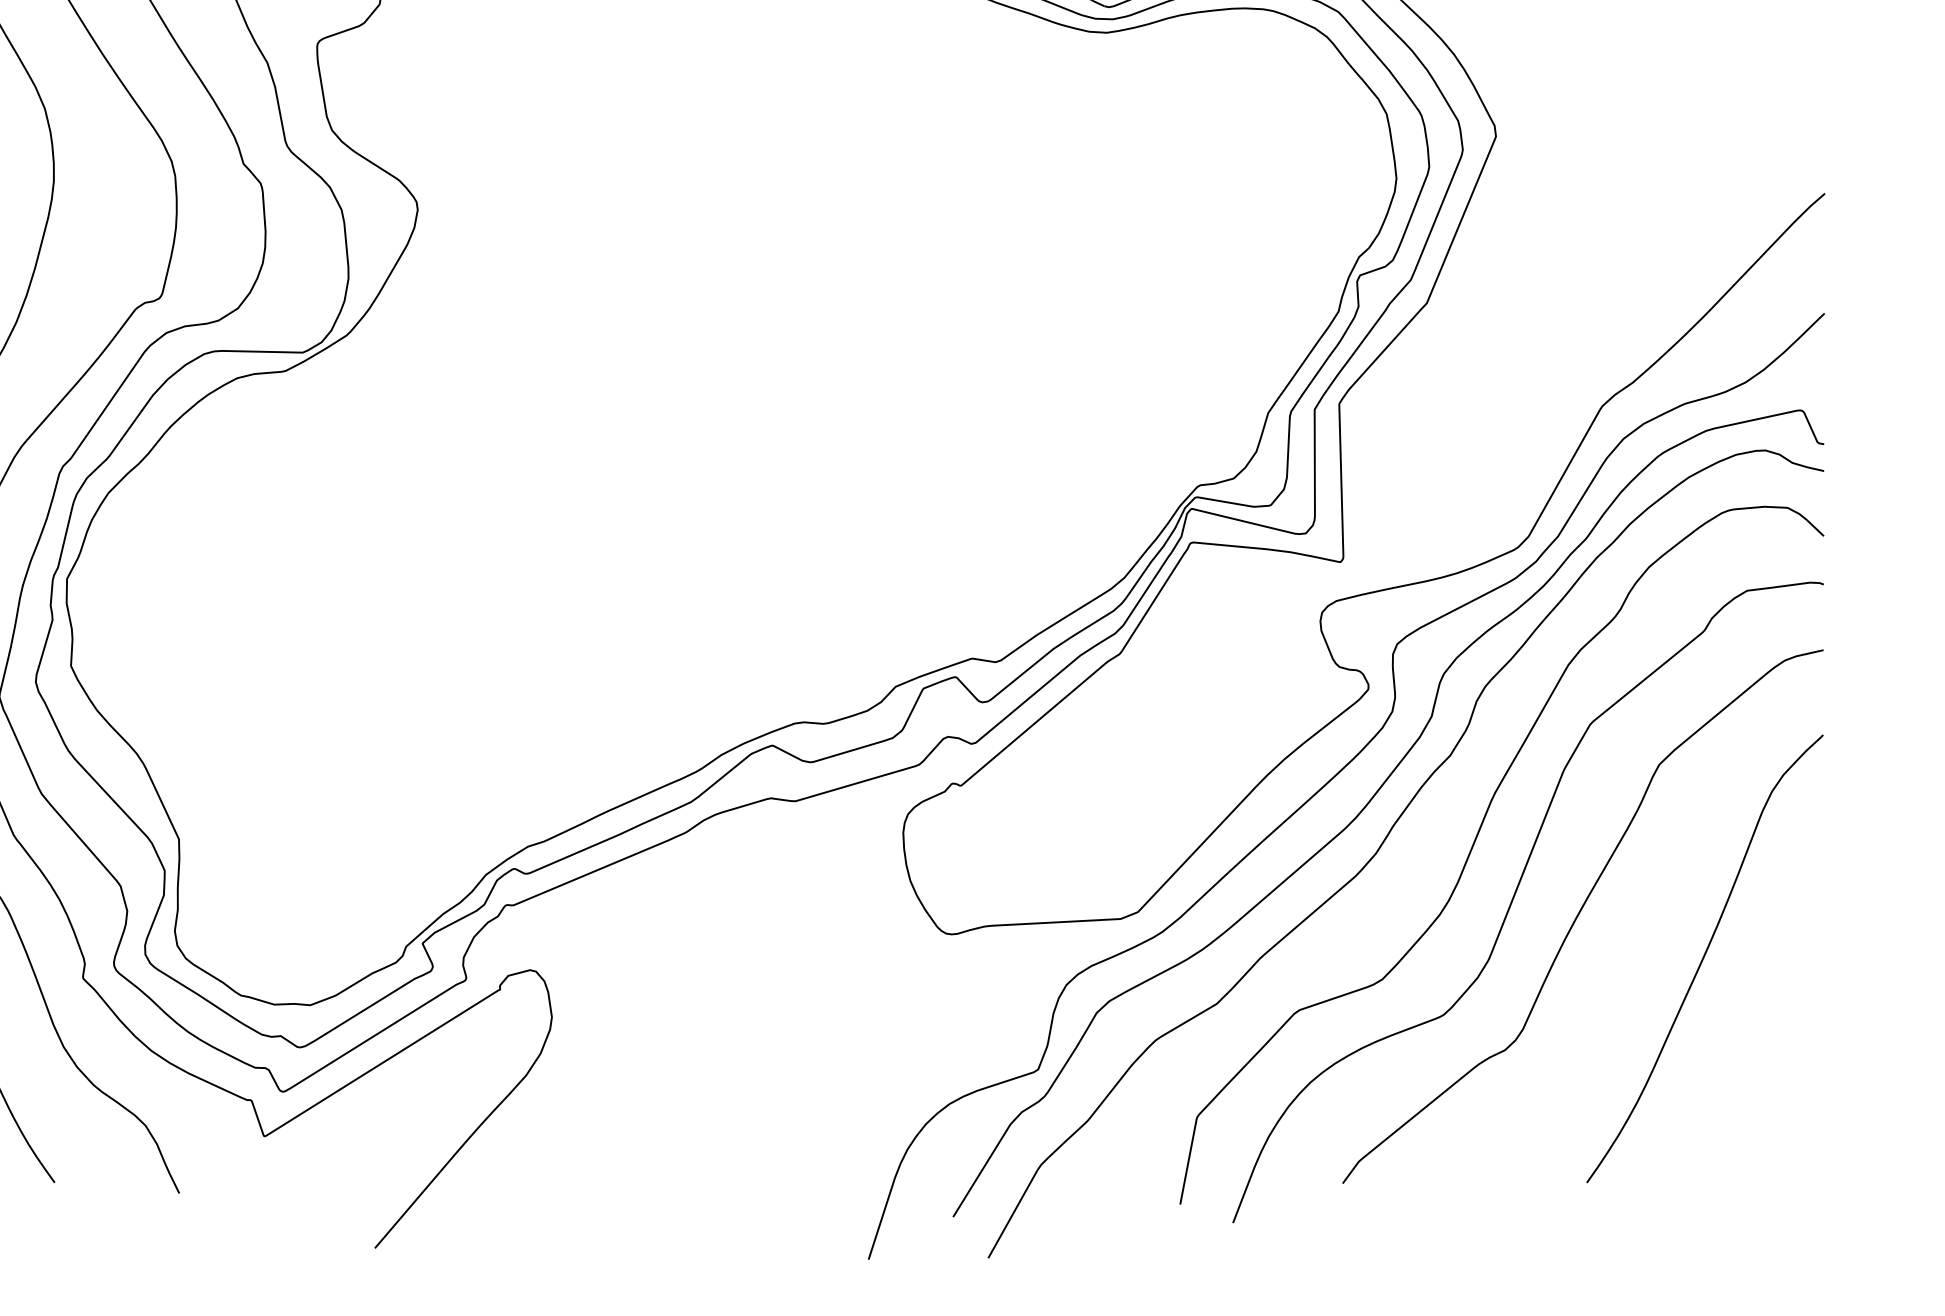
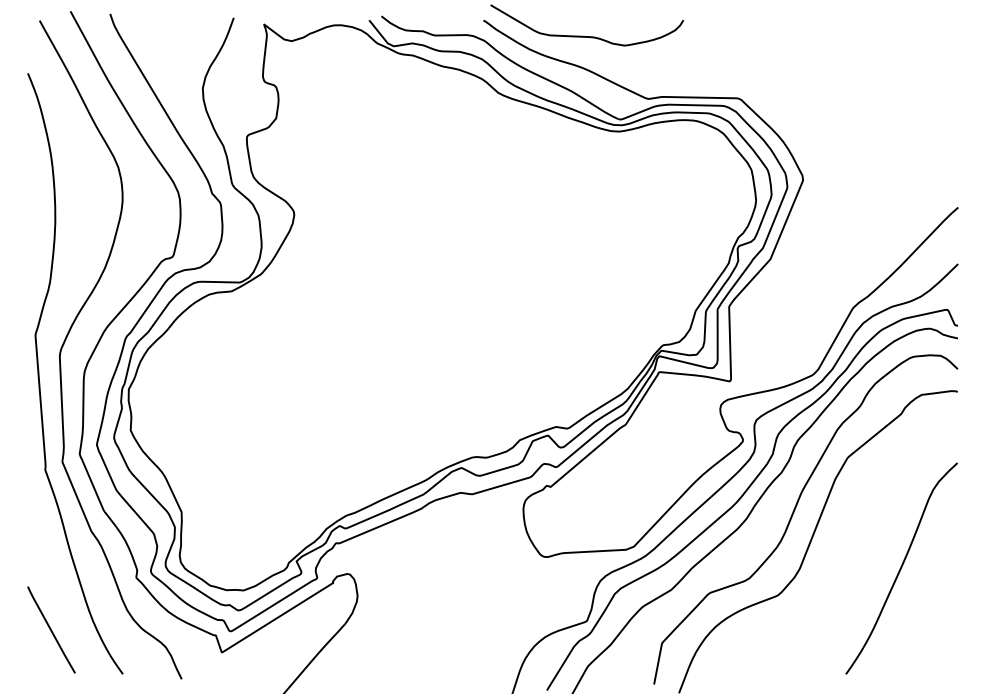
curve: (1581, 914) -> (843, 547), removed

